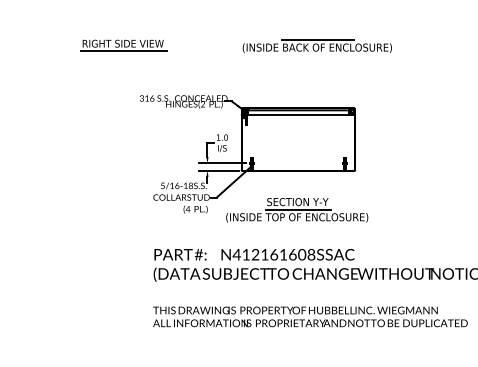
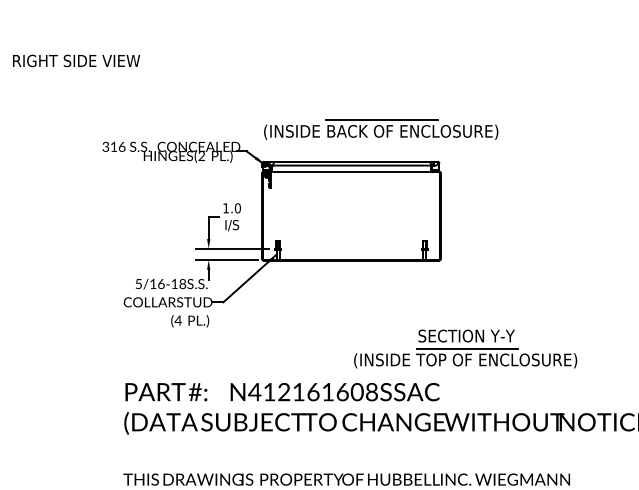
part: (316, 45) -> (379, 128), moved
line: (124, 51) -> (78, 73), removed
part: (297, 210) -> (466, 349), moved

